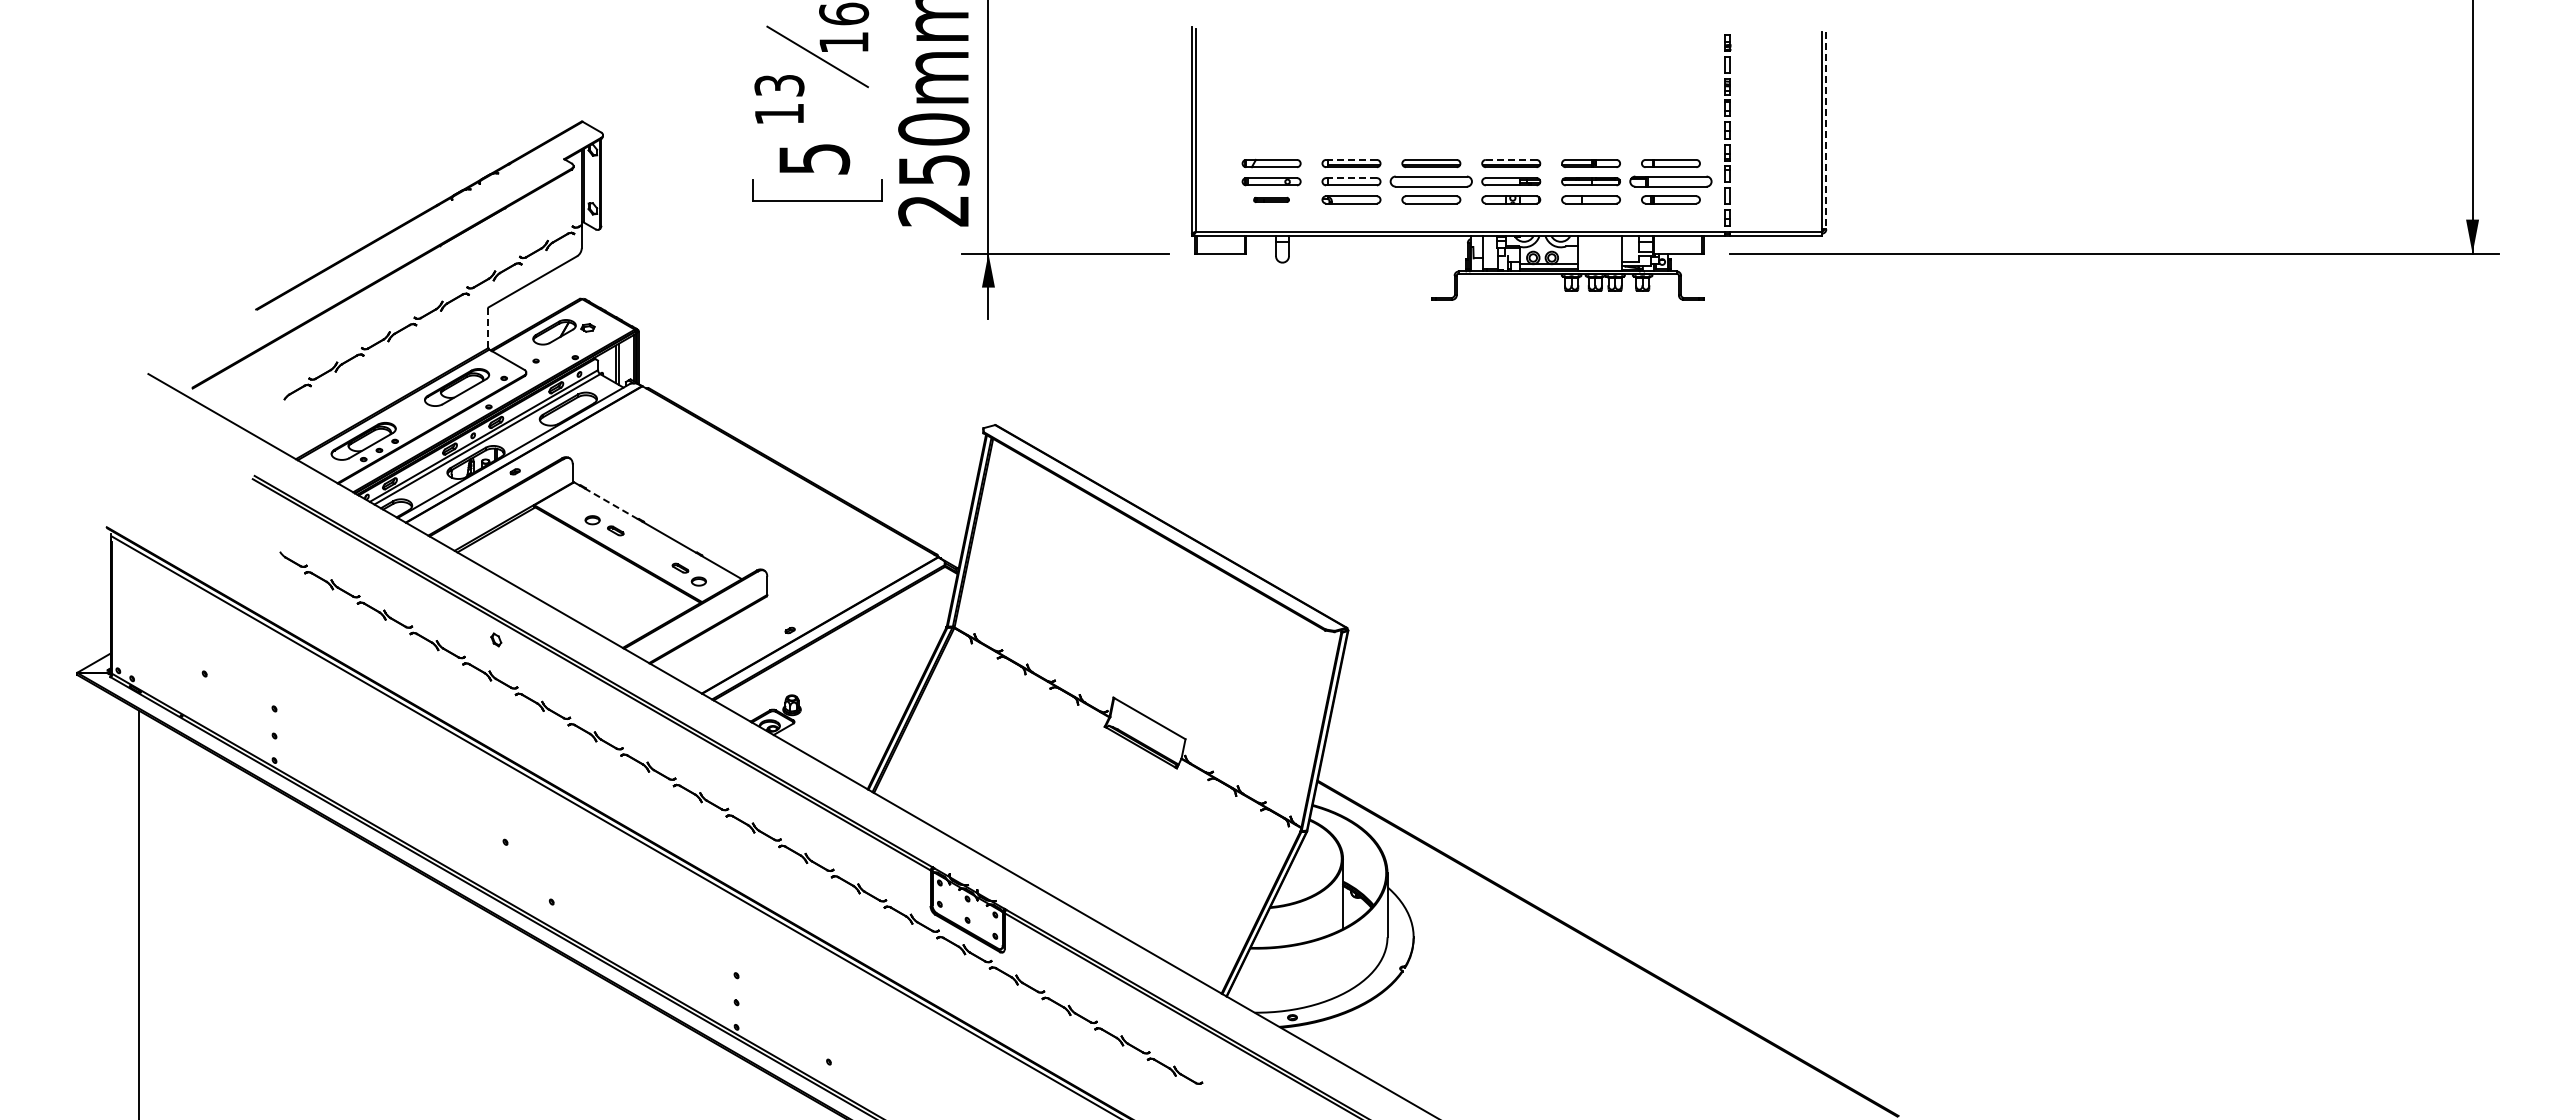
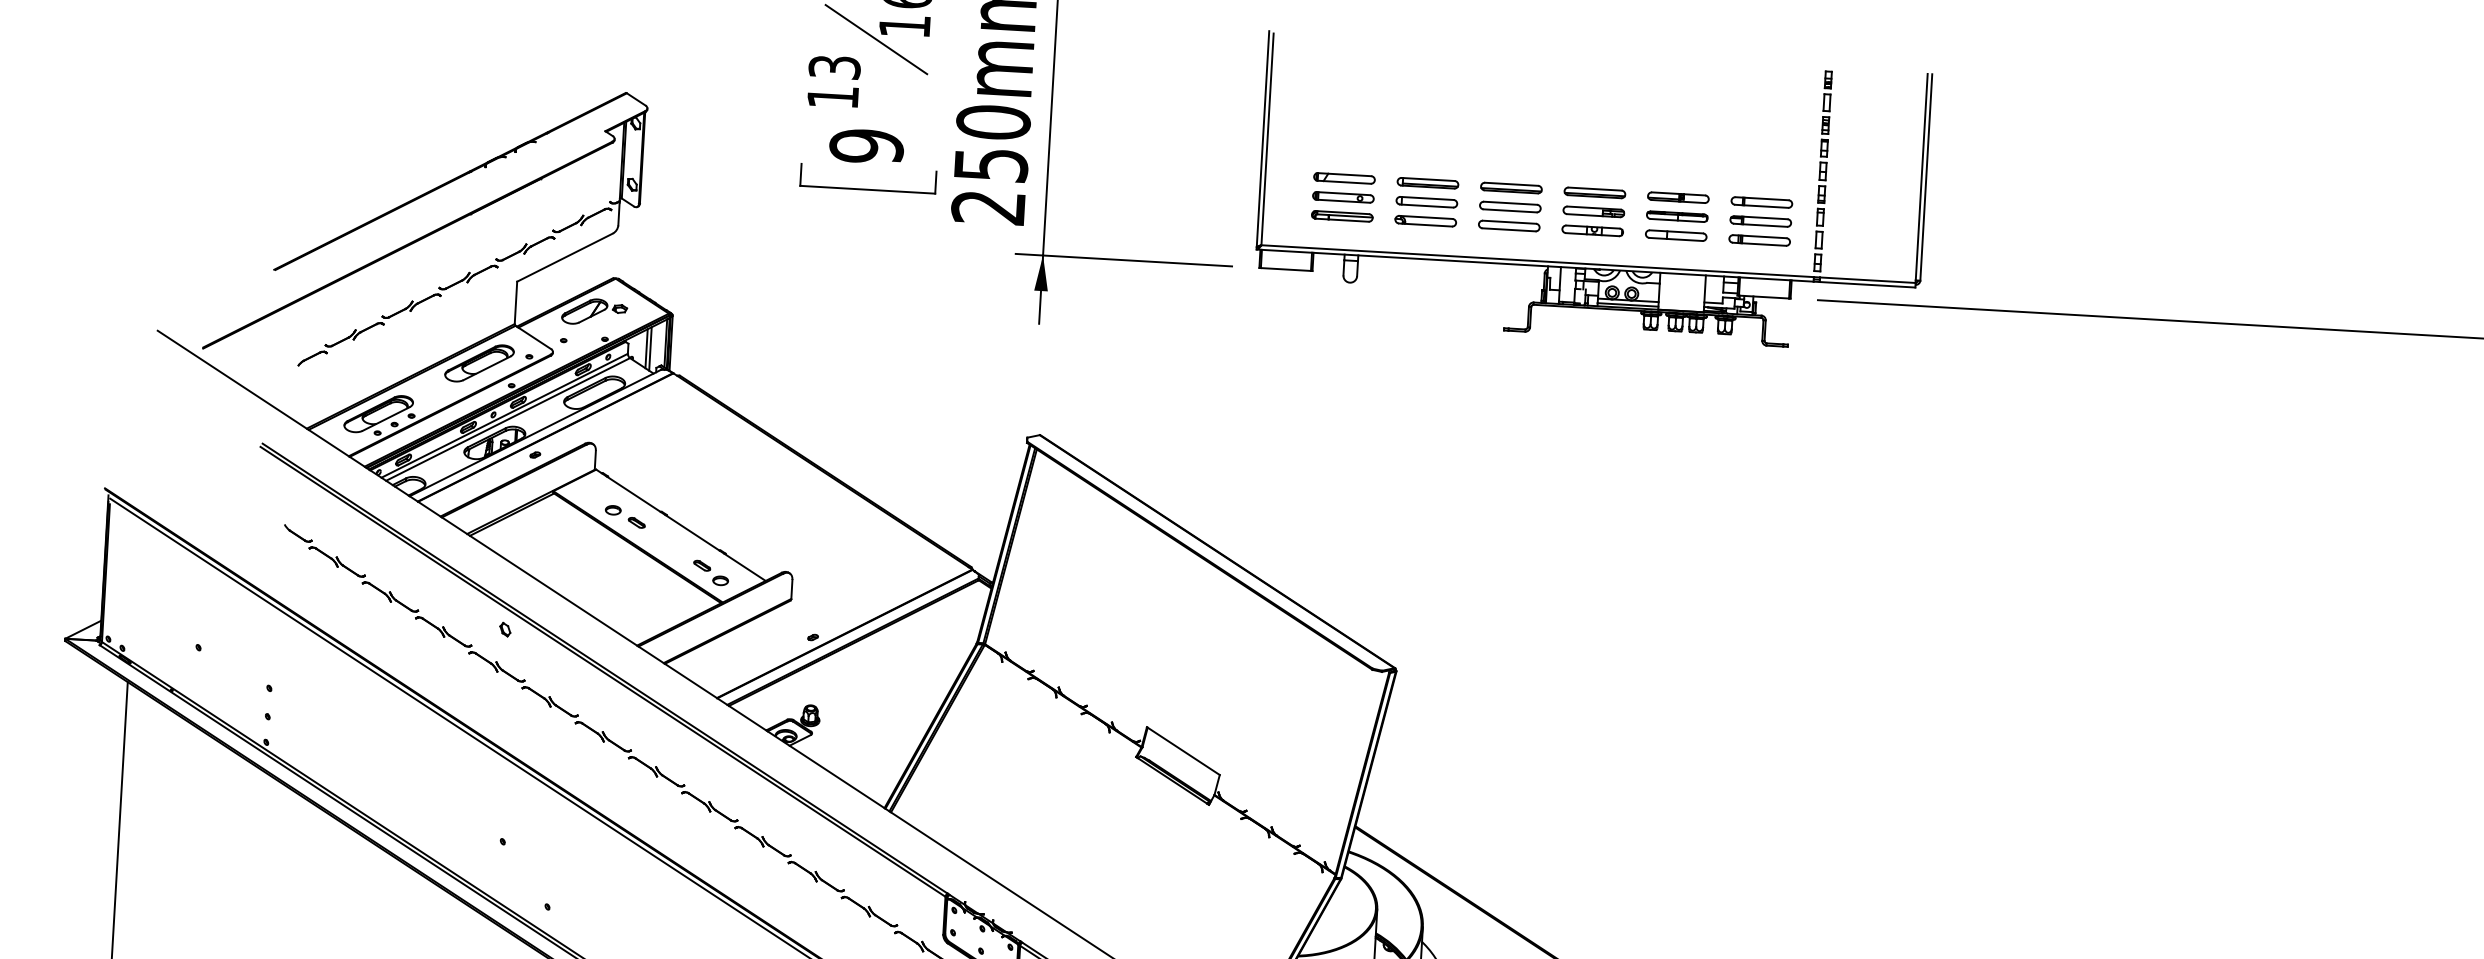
line: (1826, 130) -> (1926, 177), dashed -> solid
text: (813, 159) -> (865, 146), 5 -> 9
line: (1351, 159) -> (1428, 179), dashed -> solid
line: (1510, 159) -> (1594, 188), dashed -> solid
line: (1351, 178) -> (1427, 198), dashed -> solid
part: (1431, 181) -> (1510, 206), size x0.71
part: (1670, 181) -> (1760, 221), size x0.71
part: (1271, 199) -> (1342, 216), size x1.67
line: (488, 327) -> (516, 302), dashed -> solid
line: (611, 503) -> (633, 493), dashed -> solid

